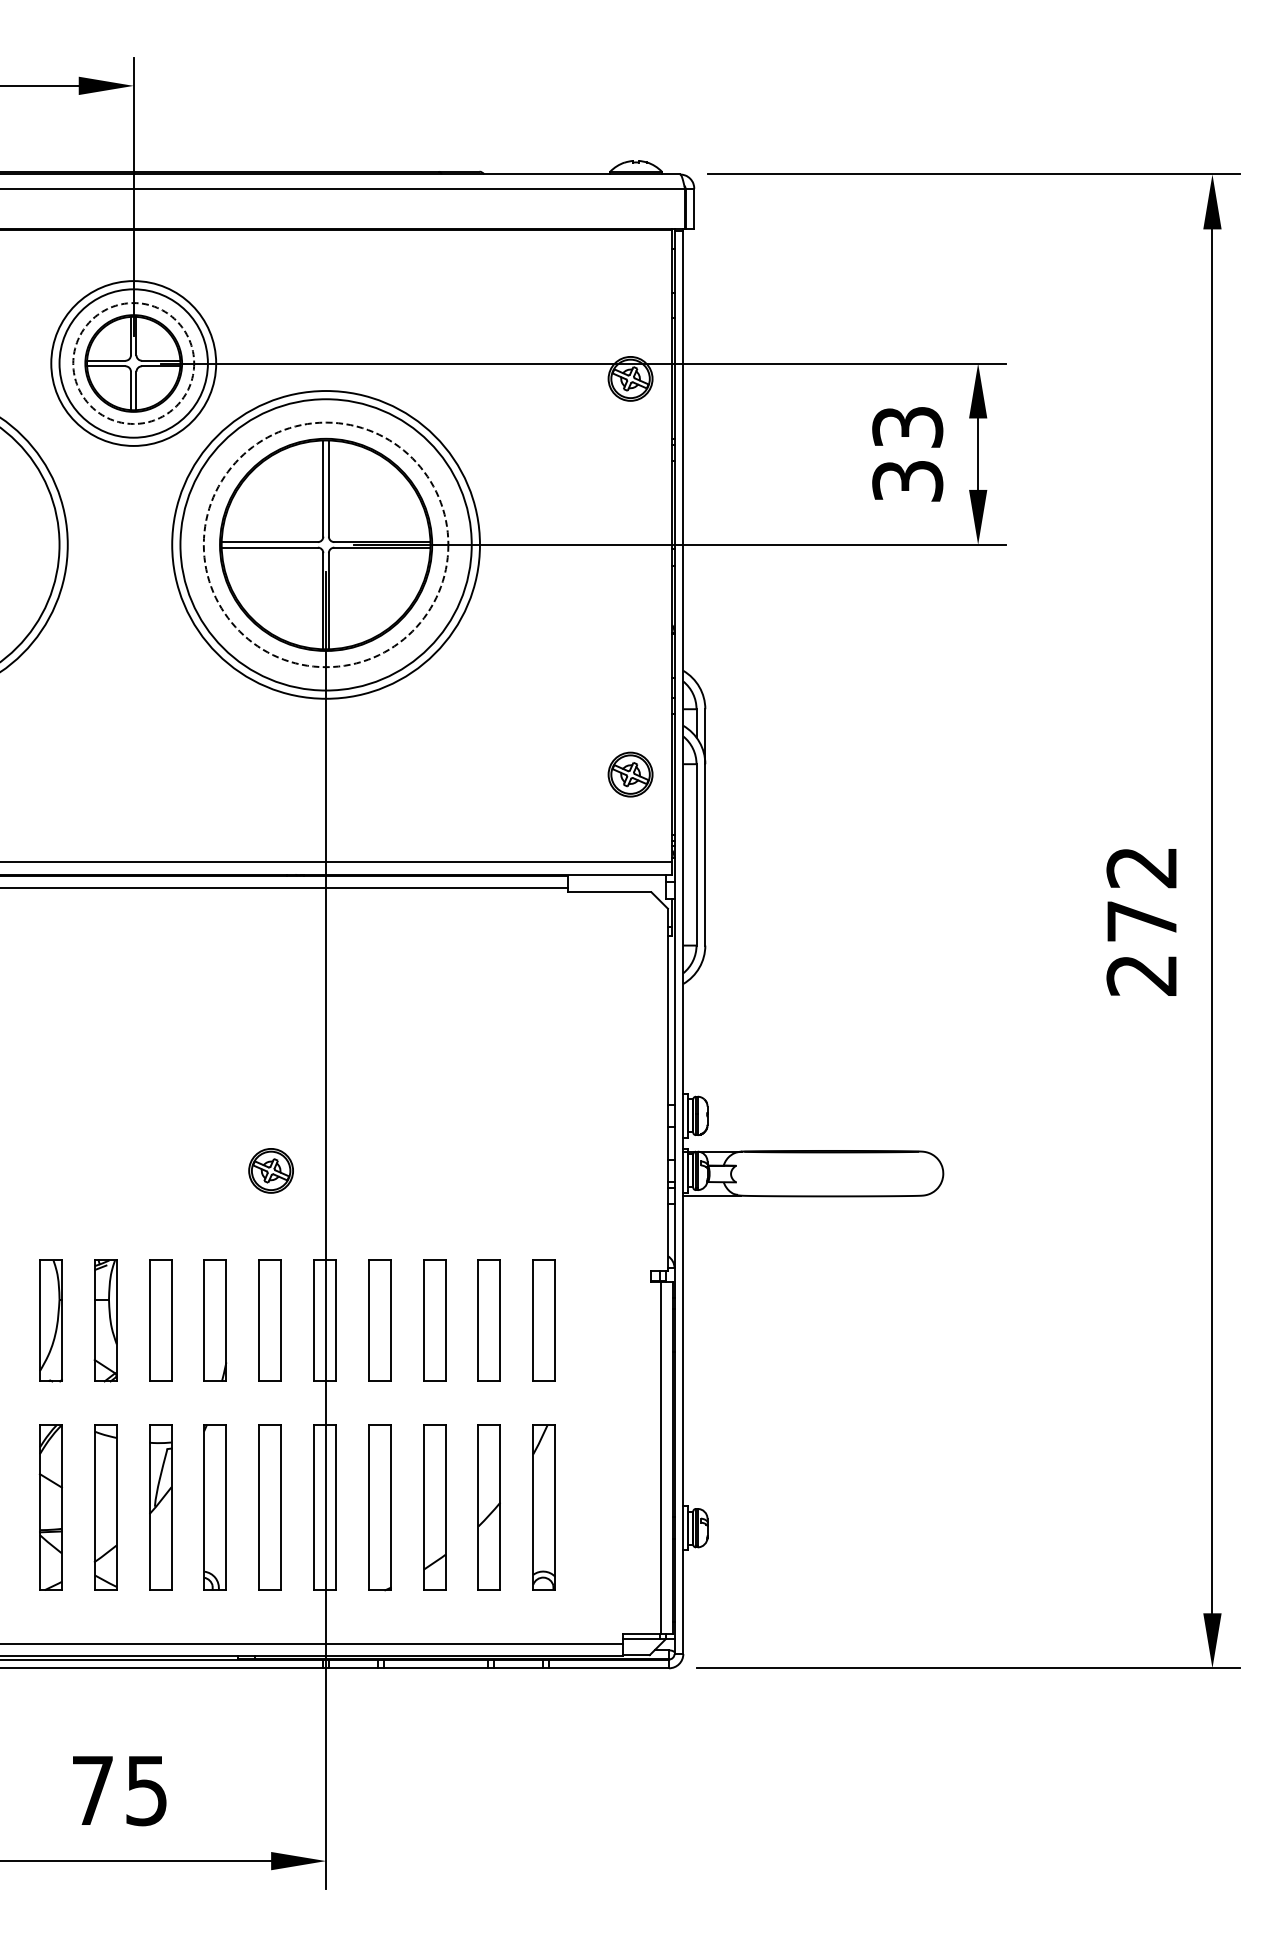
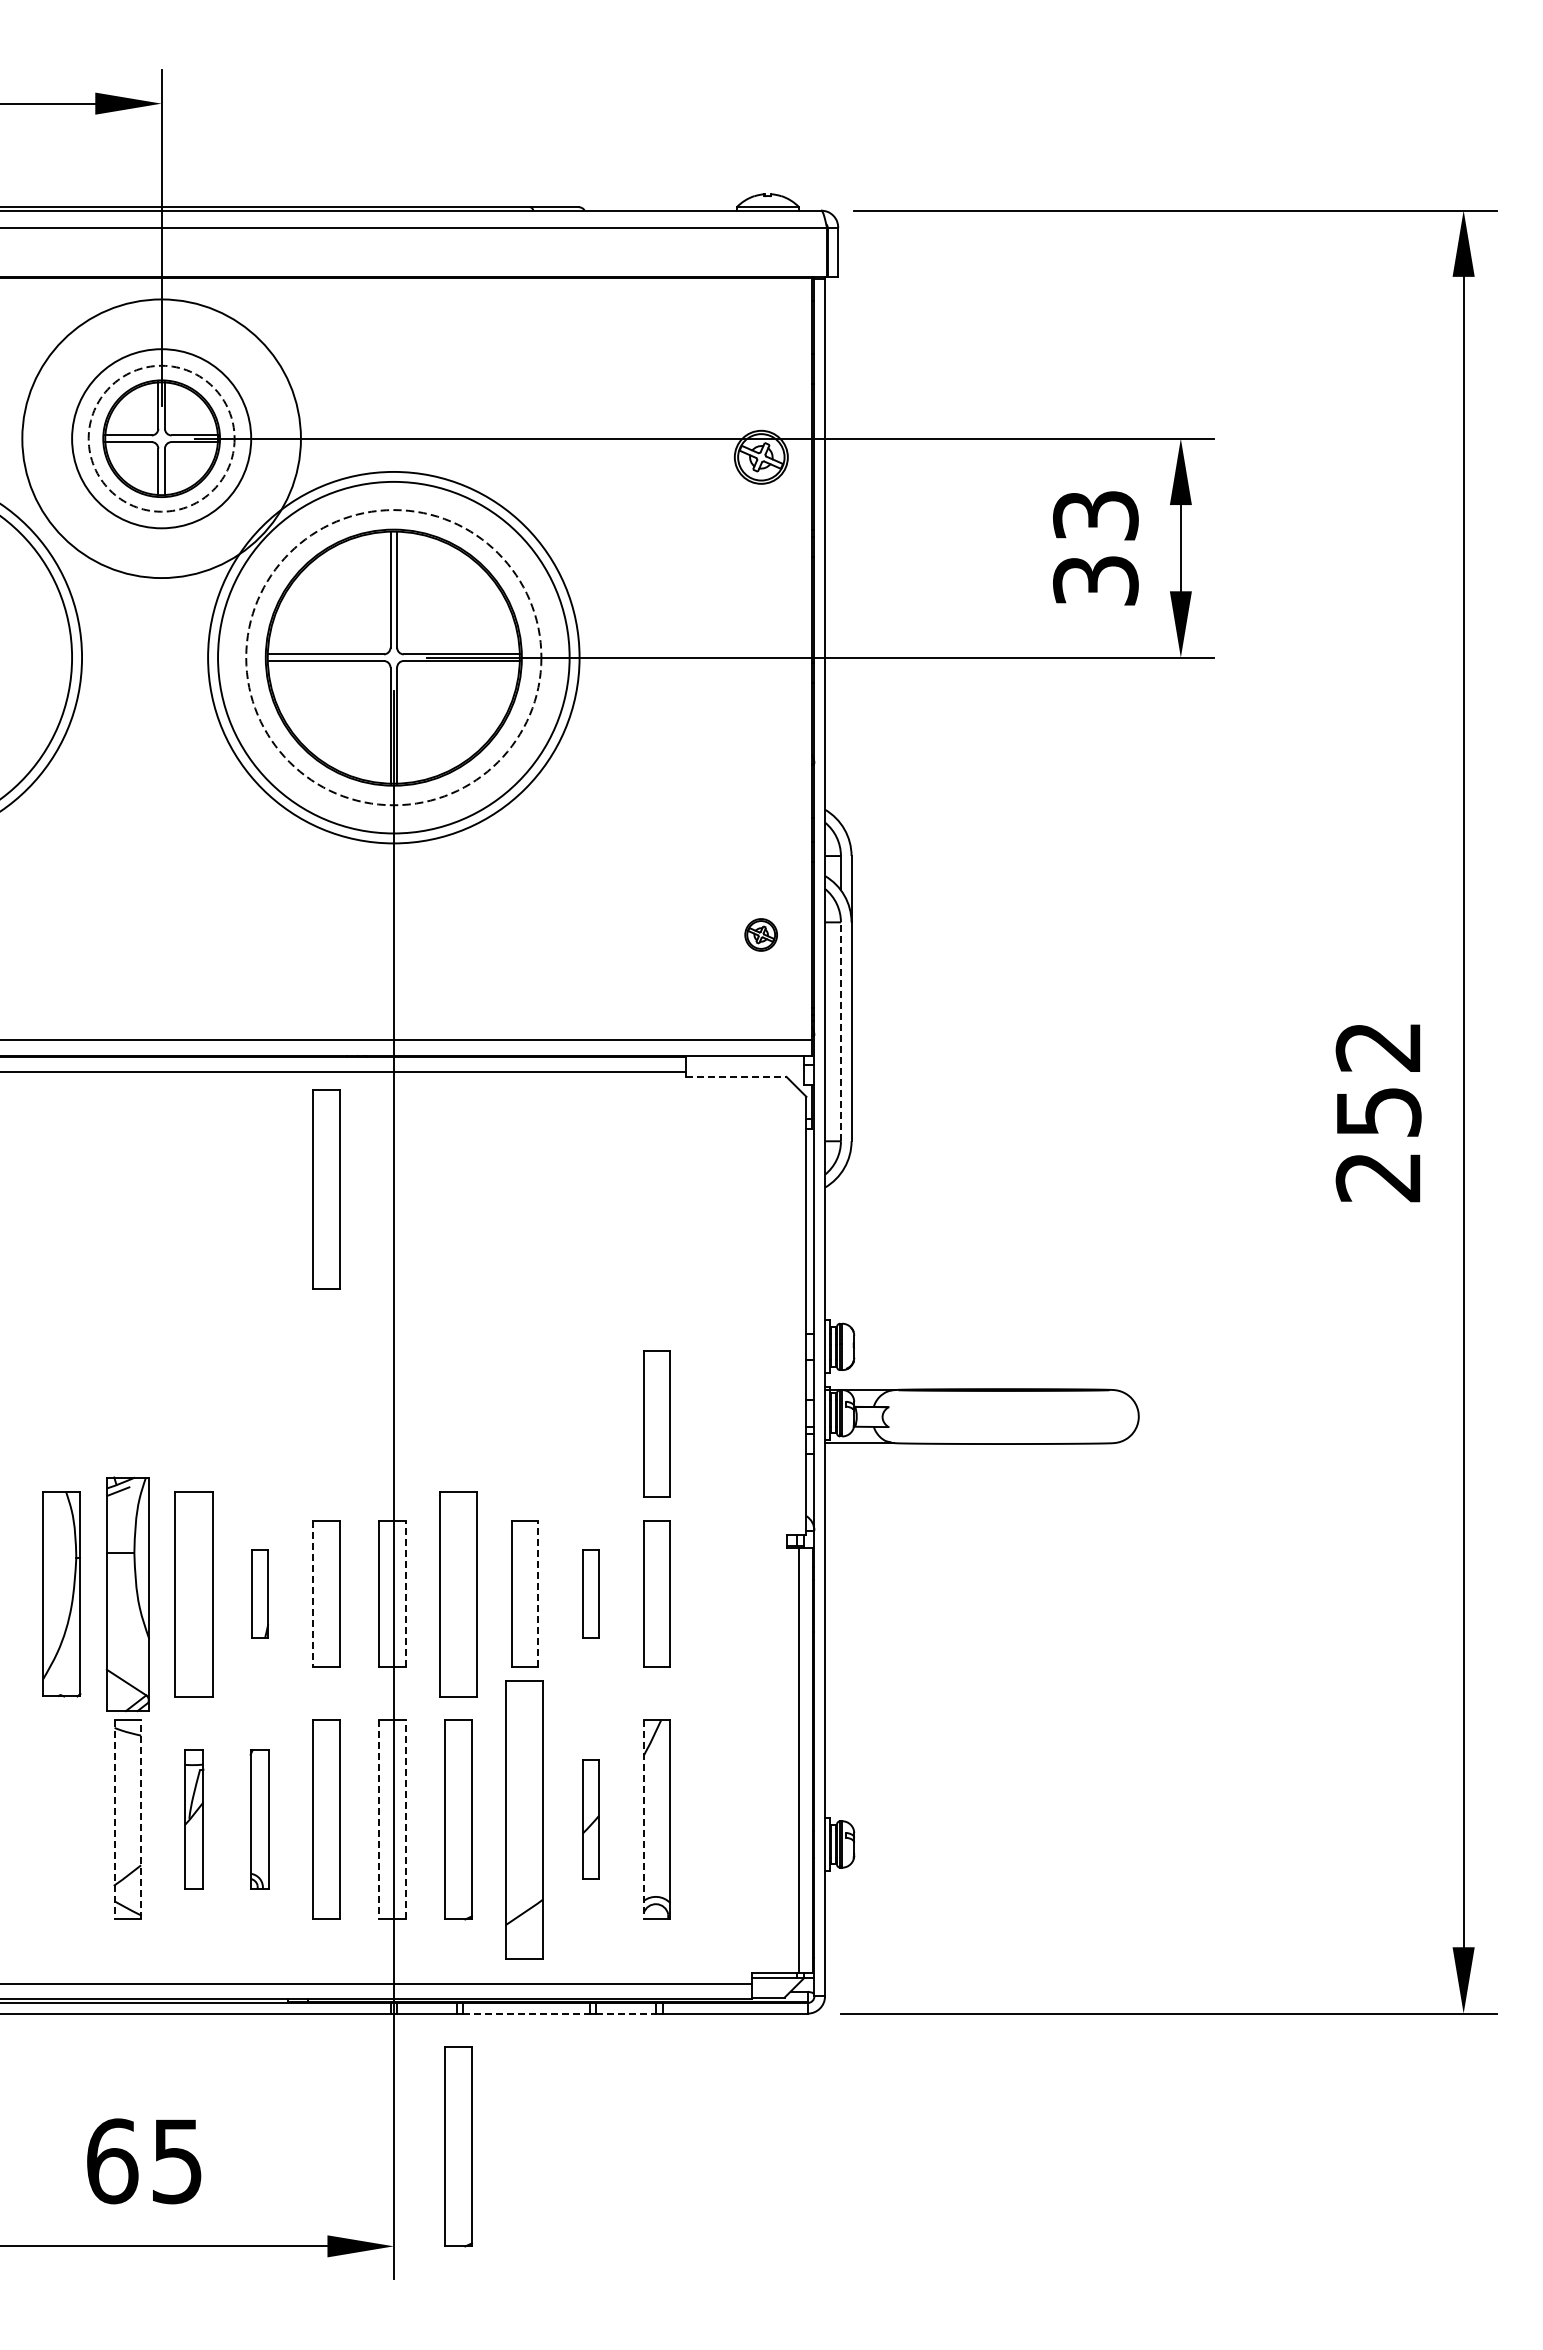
circle: (133, 363) -> (161, 438), size x1.4
part: (629, 774) -> (760, 934), size x0.6
line: (696, 854) -> (840, 1031), solid -> dashed
line: (610, 891) -> (736, 1076), solid -> dashed
text: (1142, 921) -> (1379, 1112), 272 -> 252
part: (270, 985) -> (326, 1189), added
part: (271, 1170) -> (327, 1412), removed
part: (543, 1179) -> (656, 1423), added
part: (160, 1320) -> (193, 1593), size x1.4
part: (215, 1320) -> (260, 1593), size x0.6
part: (379, 1320) -> (458, 1593), size x1.4
part: (489, 1320) -> (590, 1593), size x0.6
part: (50, 1321) -> (61, 1594), size x1.4
part: (105, 1321) -> (127, 1594), size x1.6
line: (259, 1321) -> (313, 1594), solid -> dashed
line: (335, 1321) -> (405, 1594), solid -> dashed
line: (445, 1321) -> (538, 1594), solid -> dashed
part: (50, 1507) -> (61, 1819), removed
line: (94, 1507) -> (114, 1819), solid -> dashed
line: (117, 1507) -> (141, 1819), solid -> dashed
part: (160, 1507) -> (194, 1819), size x0.7
part: (214, 1507) -> (259, 1819), size x0.7
line: (314, 1507) -> (379, 1819), solid -> dashed
line: (335, 1507) -> (405, 1819), solid -> dashed
part: (434, 1507) -> (524, 1819), size x1.4
part: (489, 1507) -> (590, 1819), size x0.6
line: (532, 1507) -> (643, 1819), solid -> dashed
line: (436, 1668) -> (527, 2013), solid -> dashed
line: (518, 1668) -> (626, 2013), solid -> dashed
part: (379, 1778) -> (458, 2146), added
text: (93, 1790) -> (112, 2161), 75 -> 65

